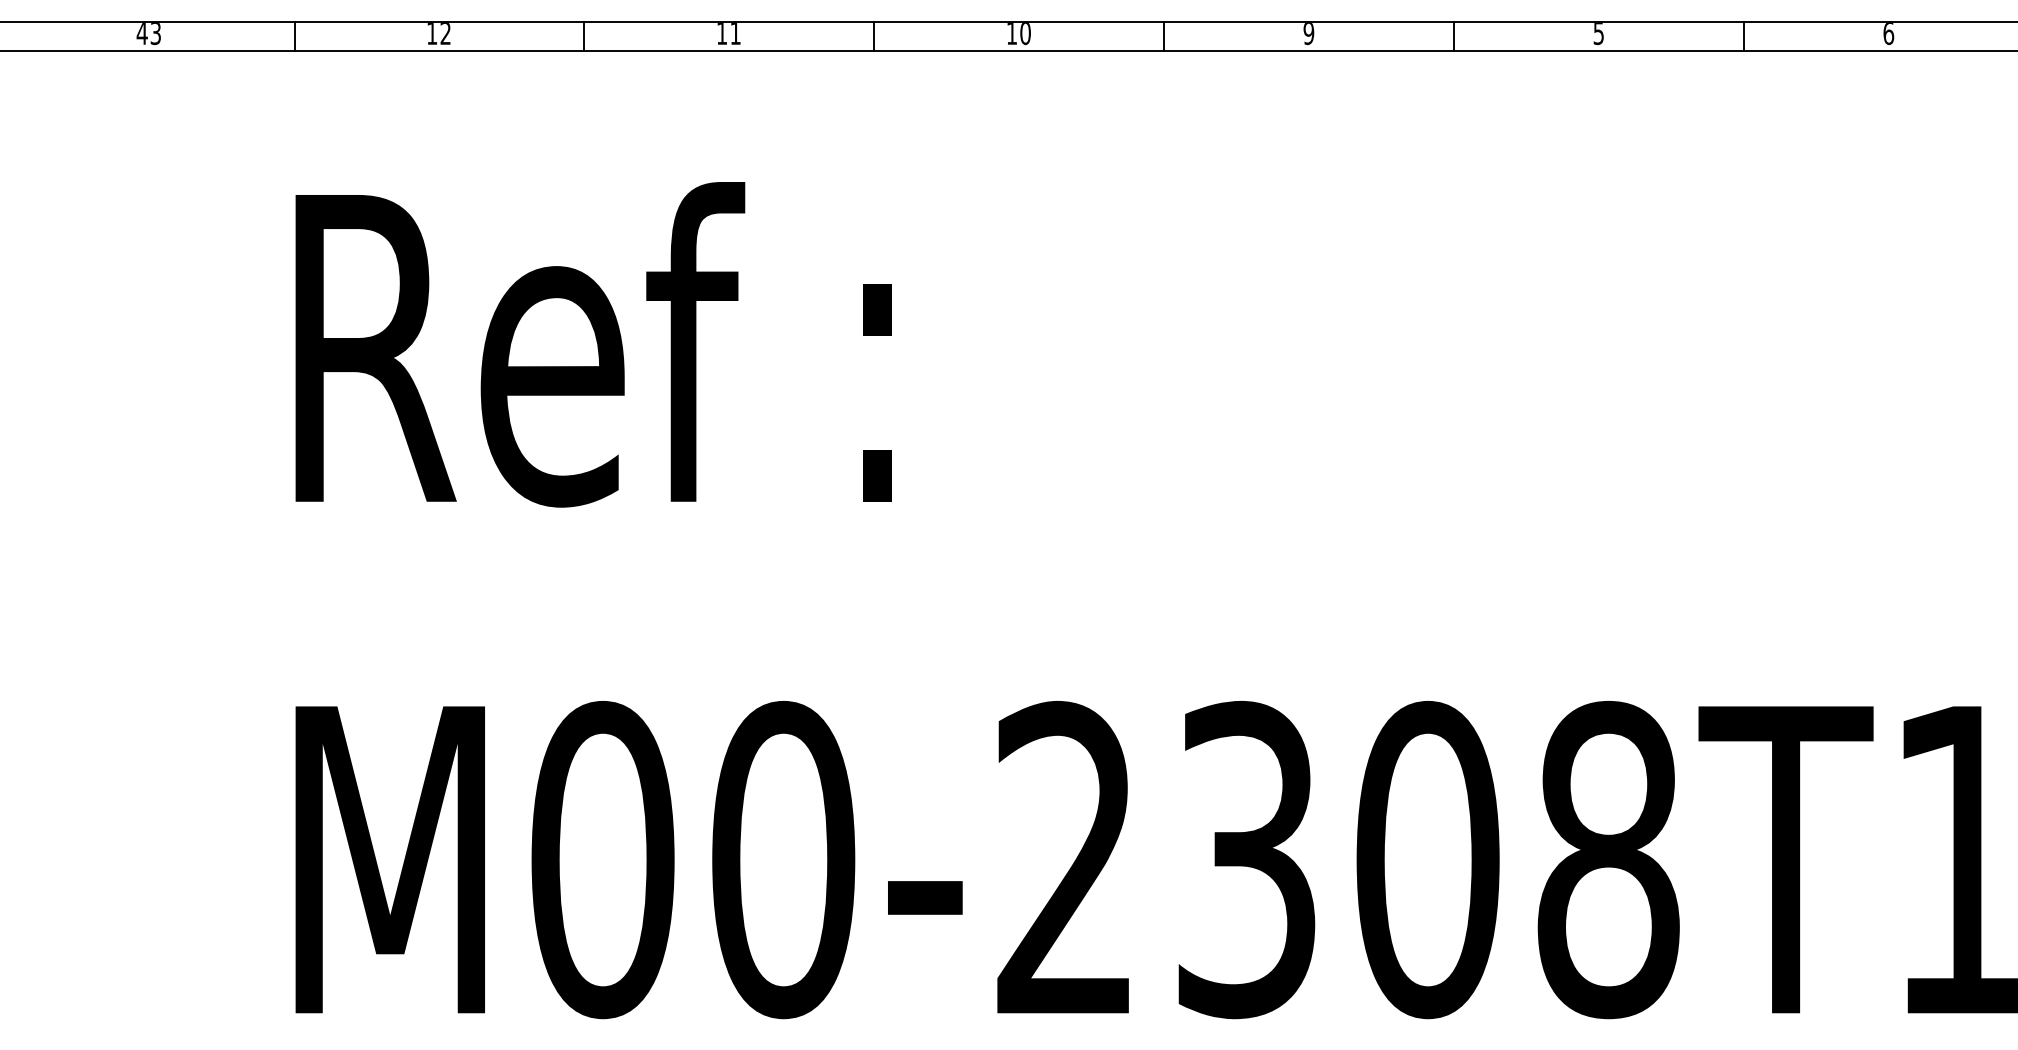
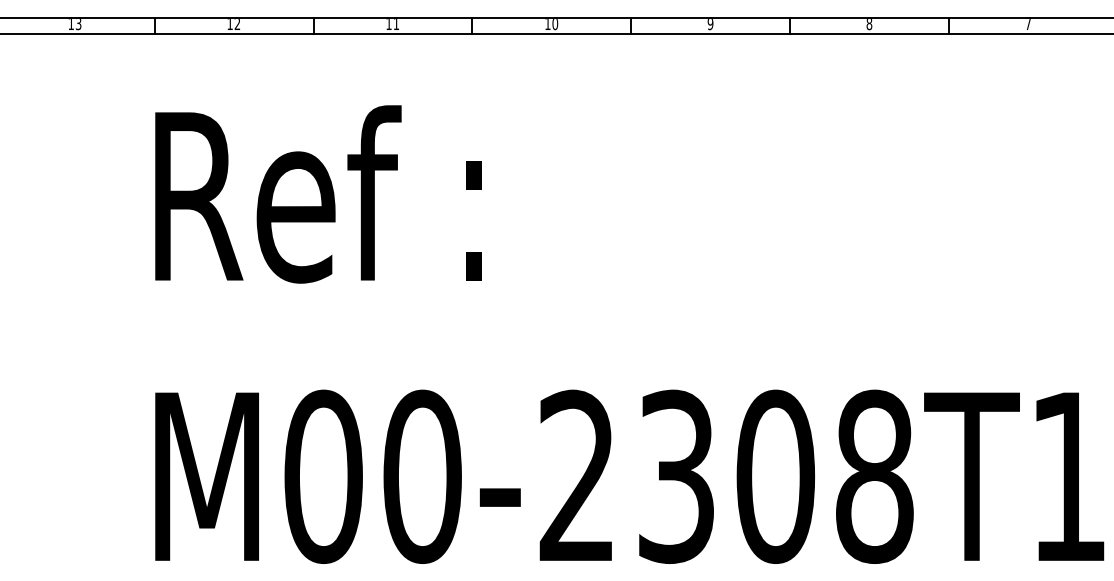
text: (142, 34) -> (71, 24), 43 -> 13
text: (1598, 34) -> (869, 24), 5 -> 8
text: (1889, 34) -> (1028, 24), 6 -> 7

